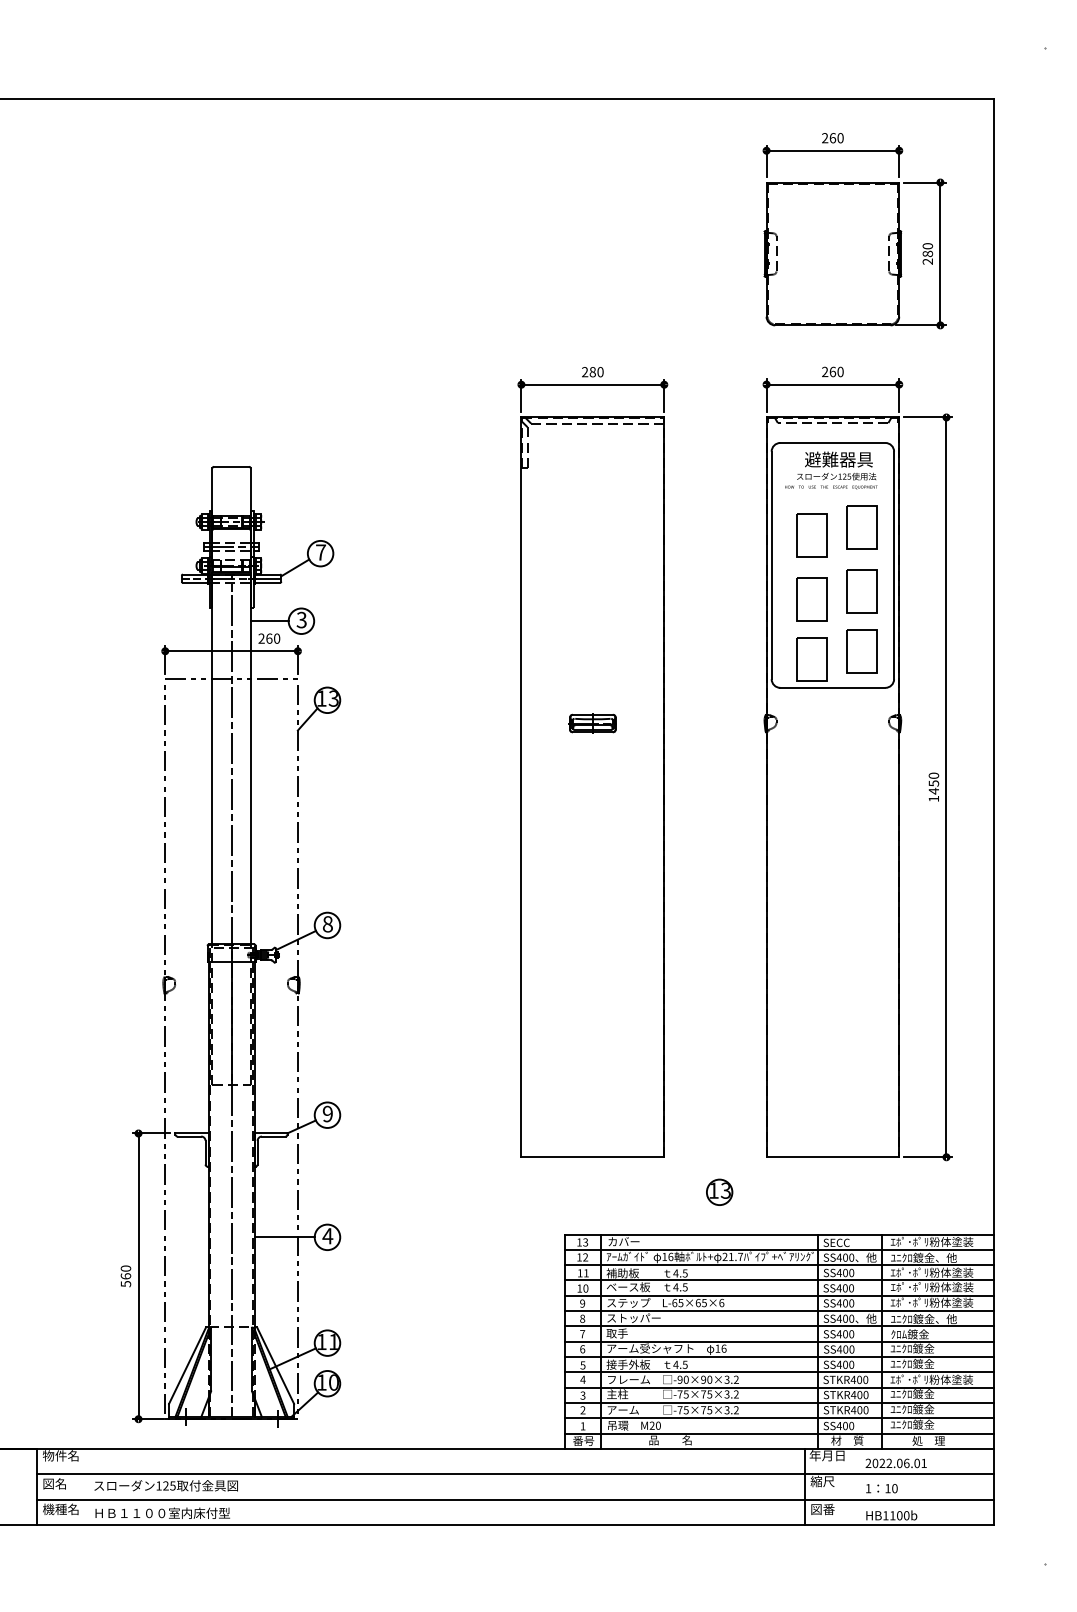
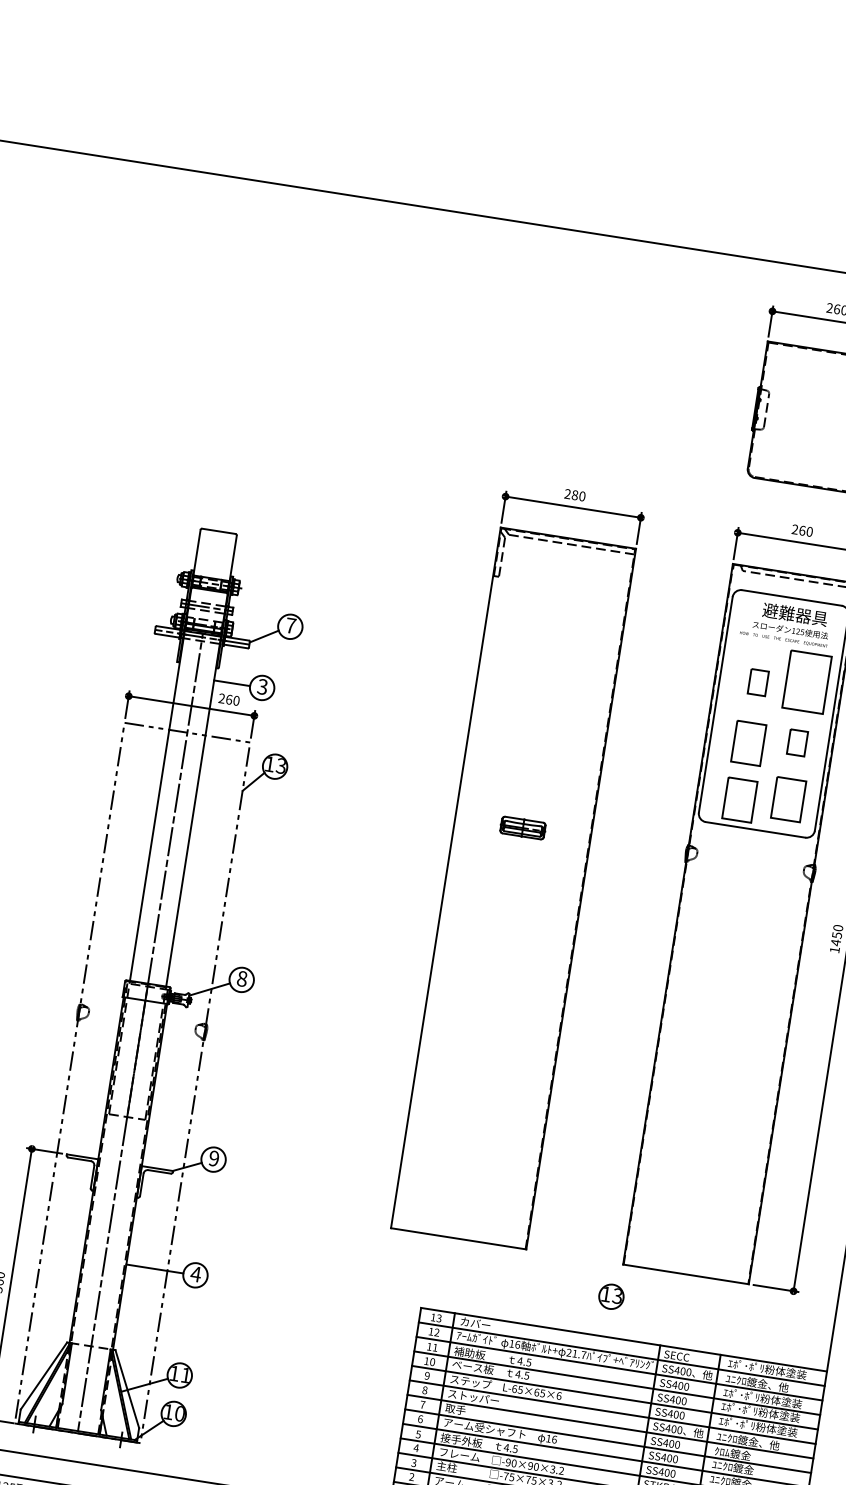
part: (861, 527) -> (806, 682), size x1.4
part: (811, 535) -> (757, 682), size x0.6
part: (861, 591) -> (796, 742), size x0.6
part: (719, 1191) -> (611, 1295), moved

